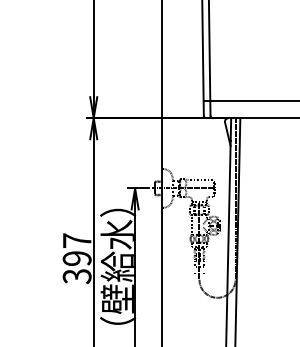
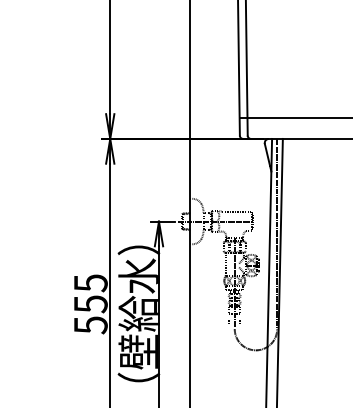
text: (76, 258) -> (90, 303), 397 -> 555

